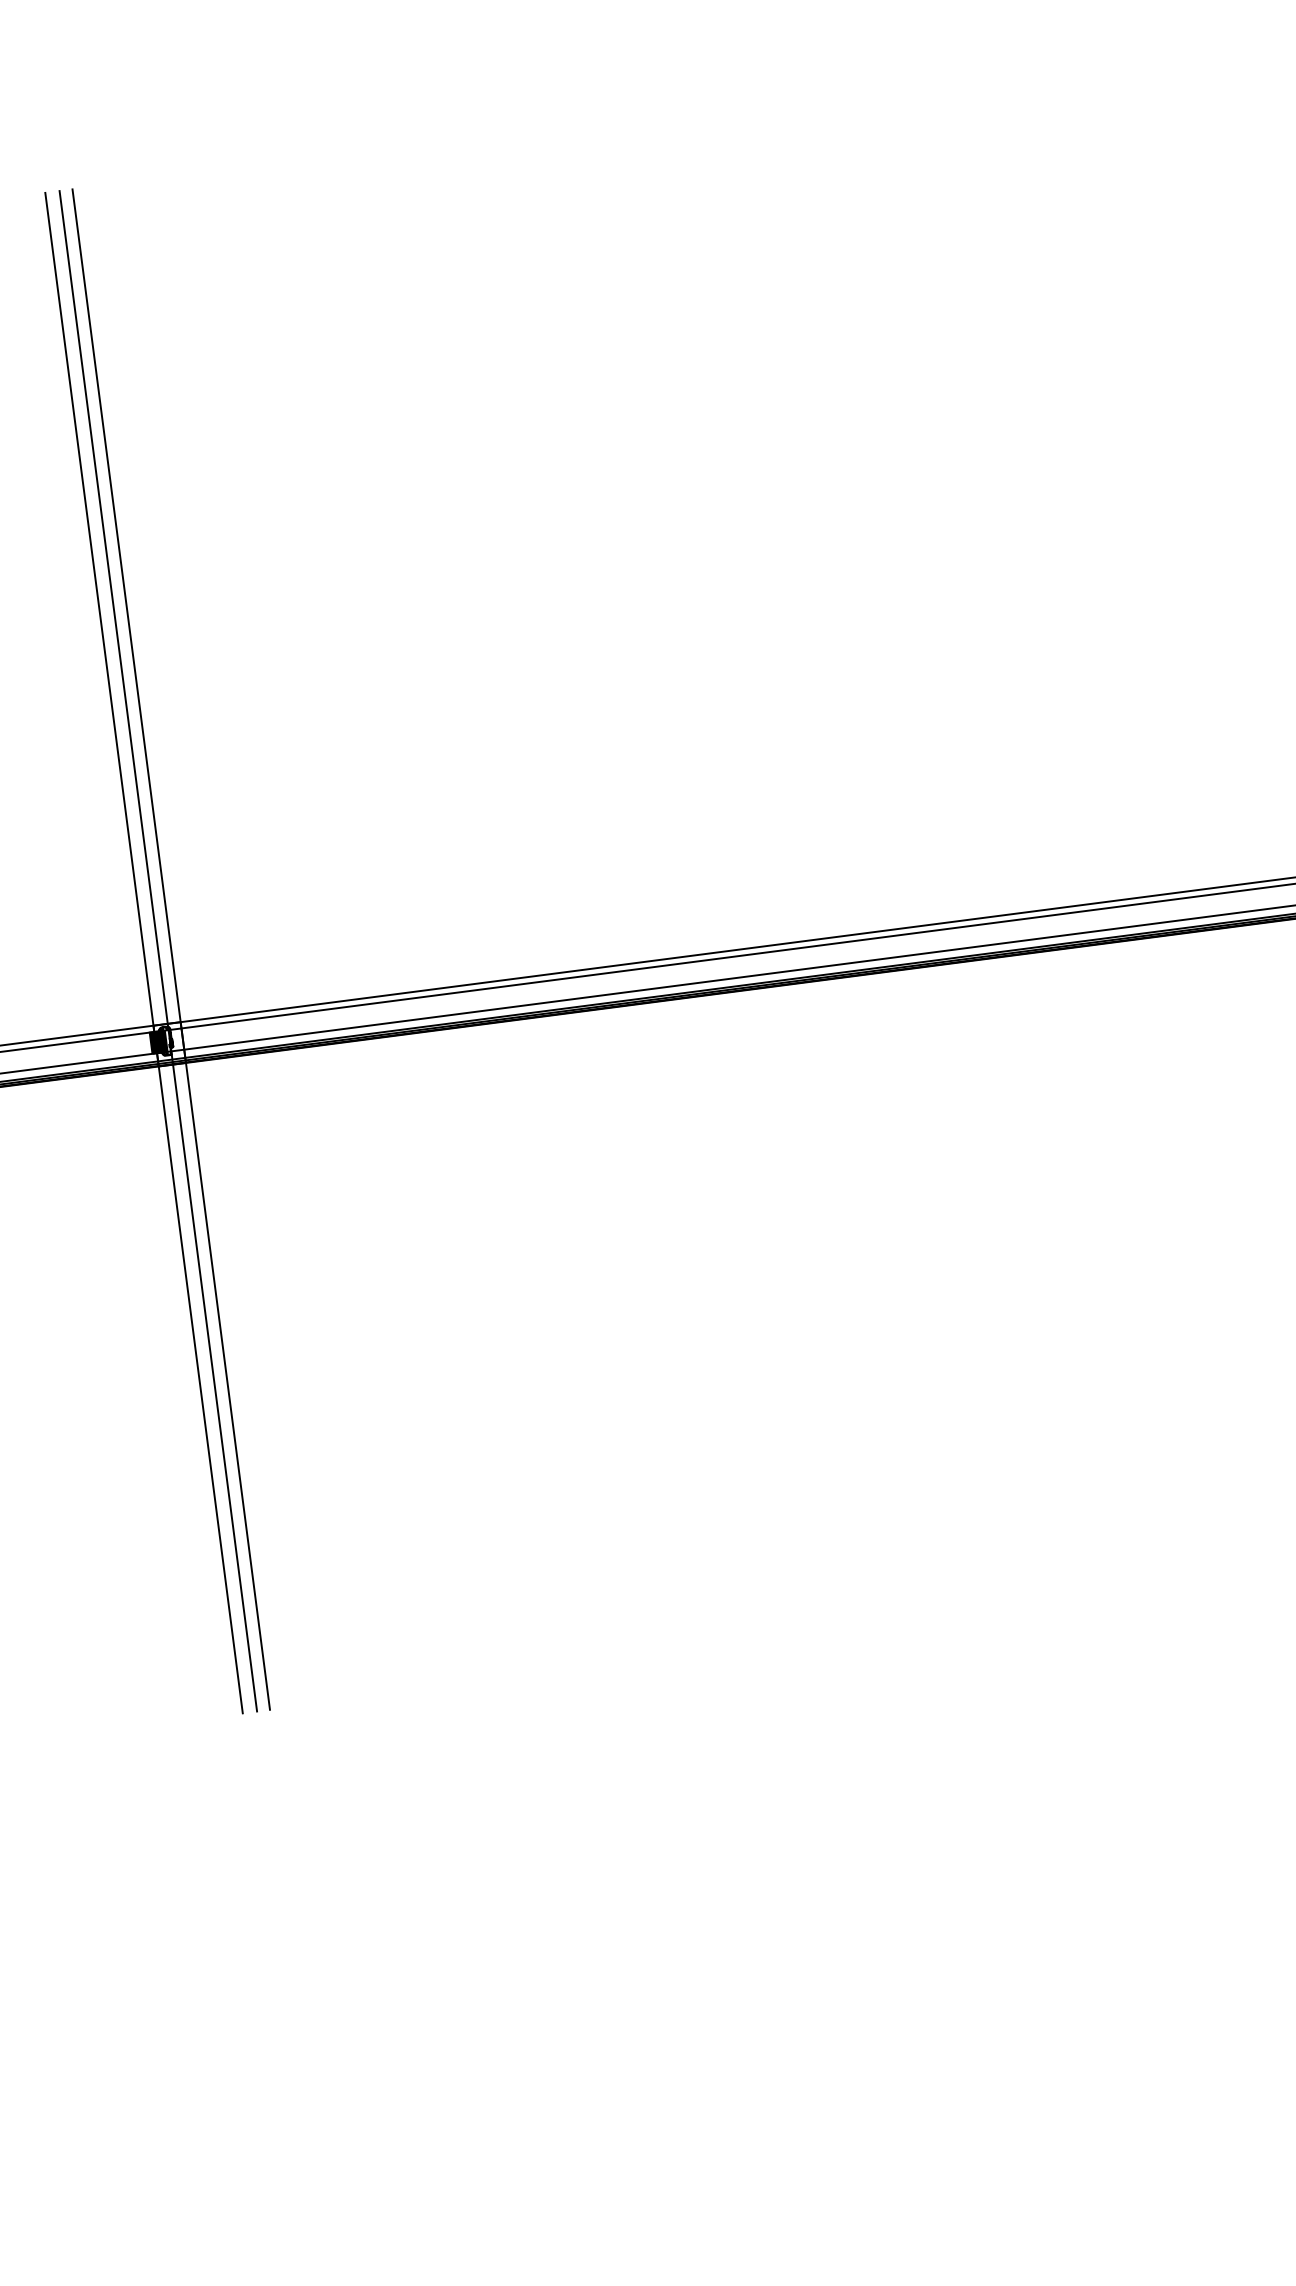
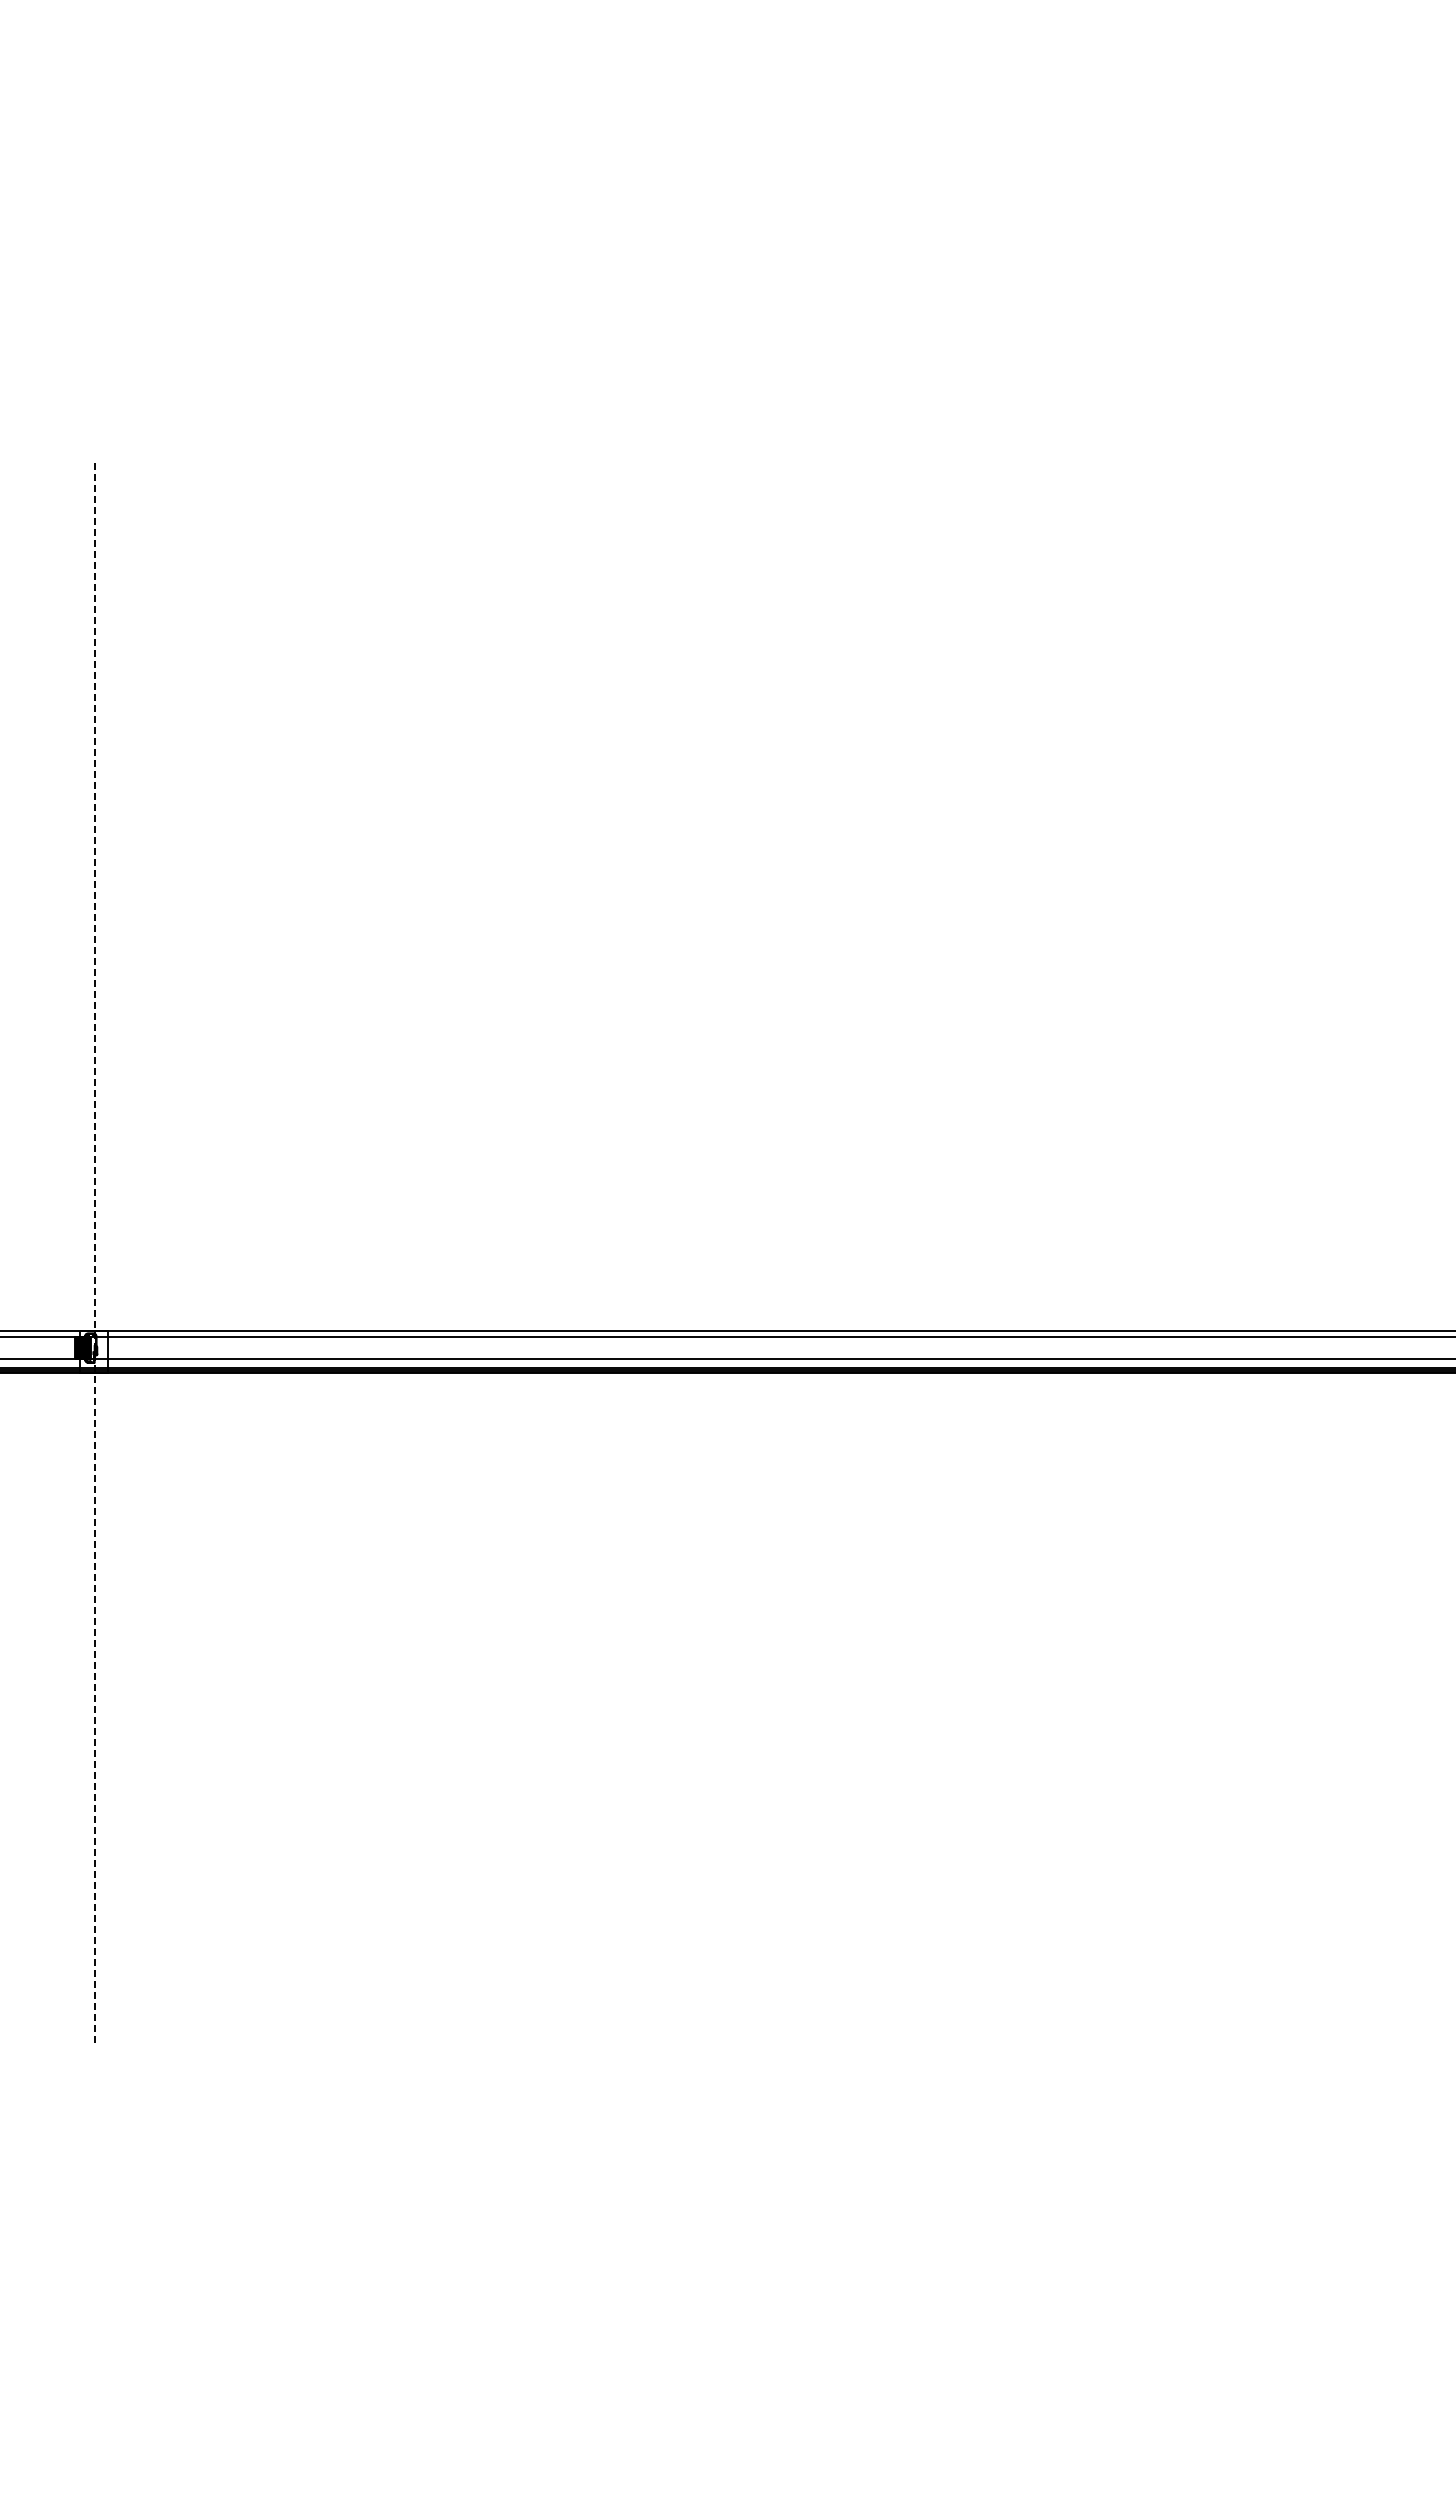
line: (171, 949) -> (108, 1254), removed
line: (158, 951) -> (94, 1255), solid -> dashed
line: (143, 952) -> (79, 1254), removed

